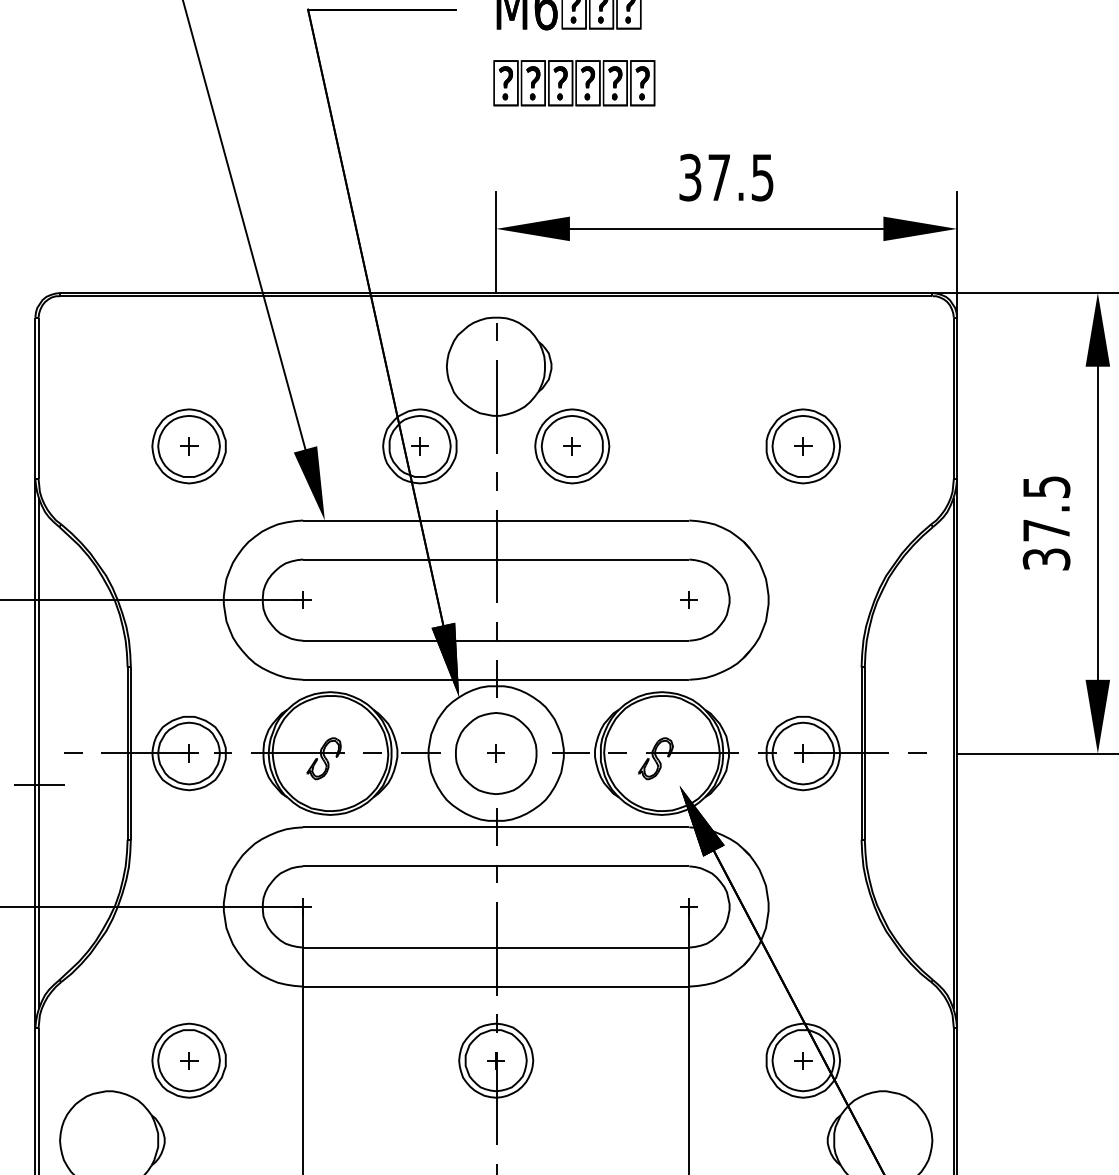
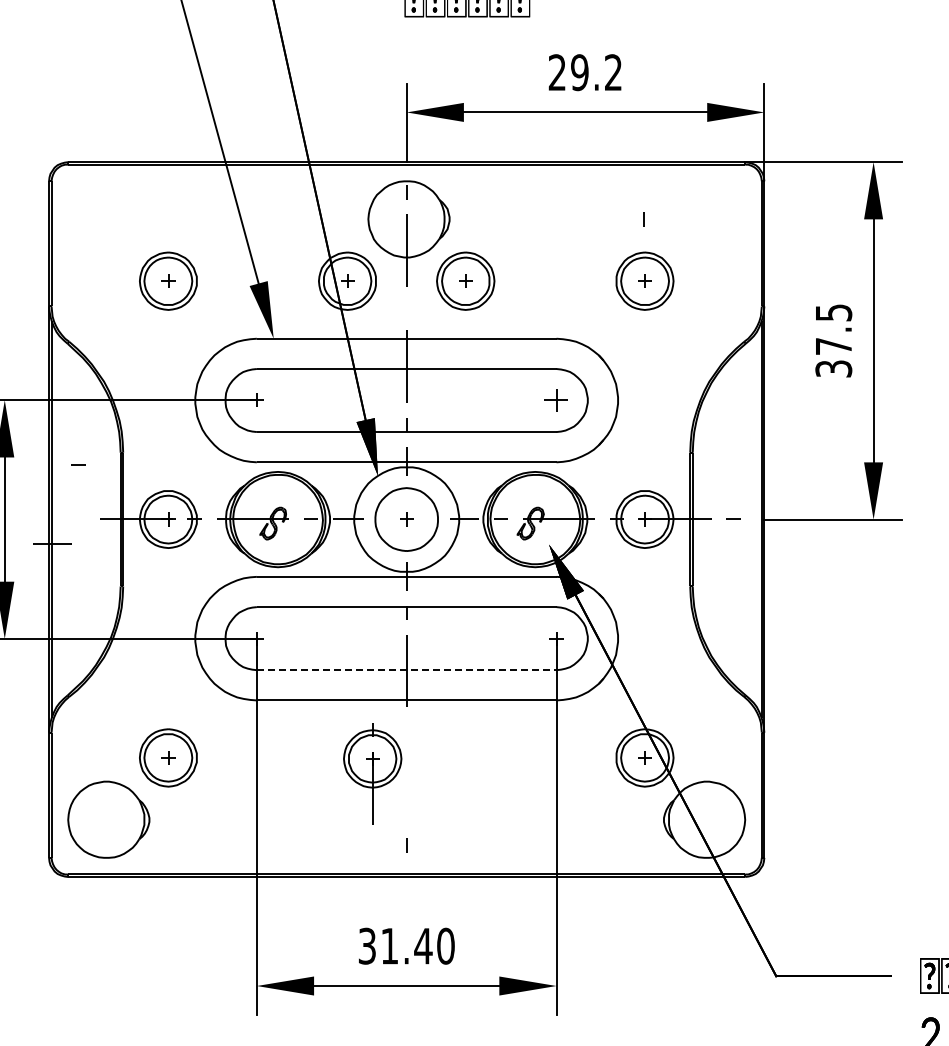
text: (725, 177) -> (584, 72), 37.5 -> 29.2
line: (495, 481) -> (643, 219), moved
part: (689, 598) -> (556, 399), size x1.6
line: (73, 752) -> (78, 464), moved
line: (495, 948) -> (406, 670), solid -> dashed
part: (495, 1079) -> (372, 773), moved

